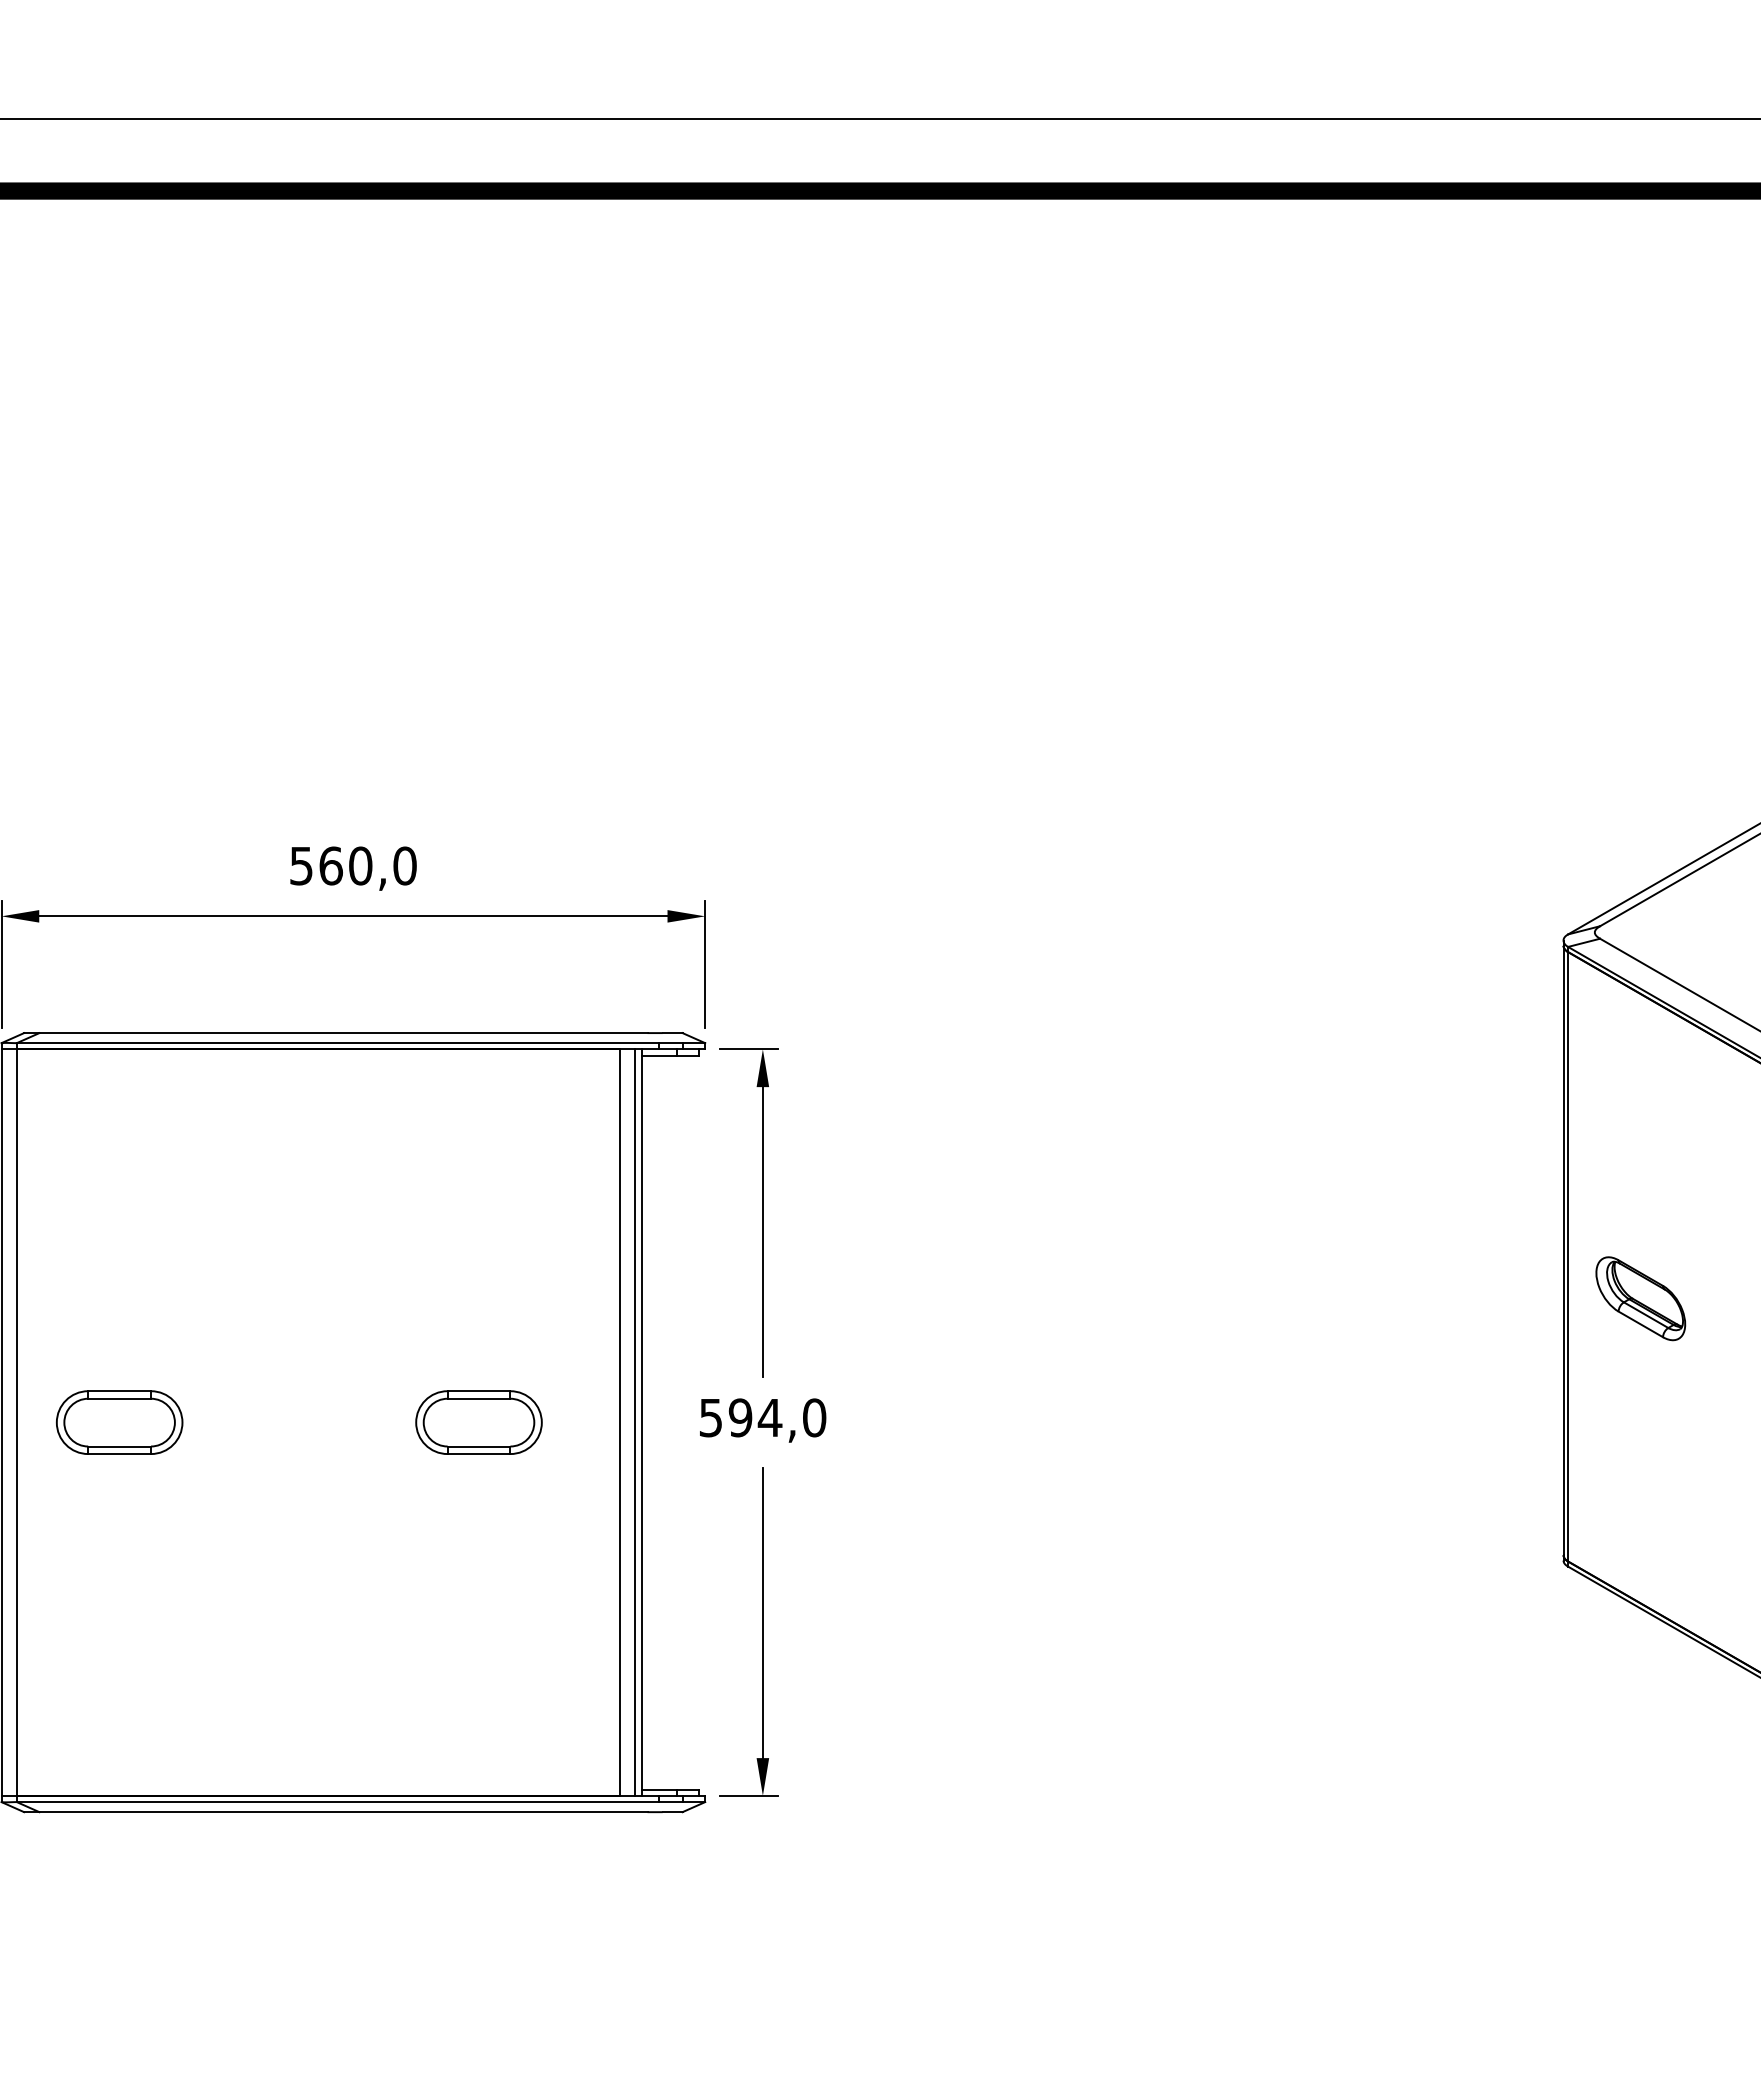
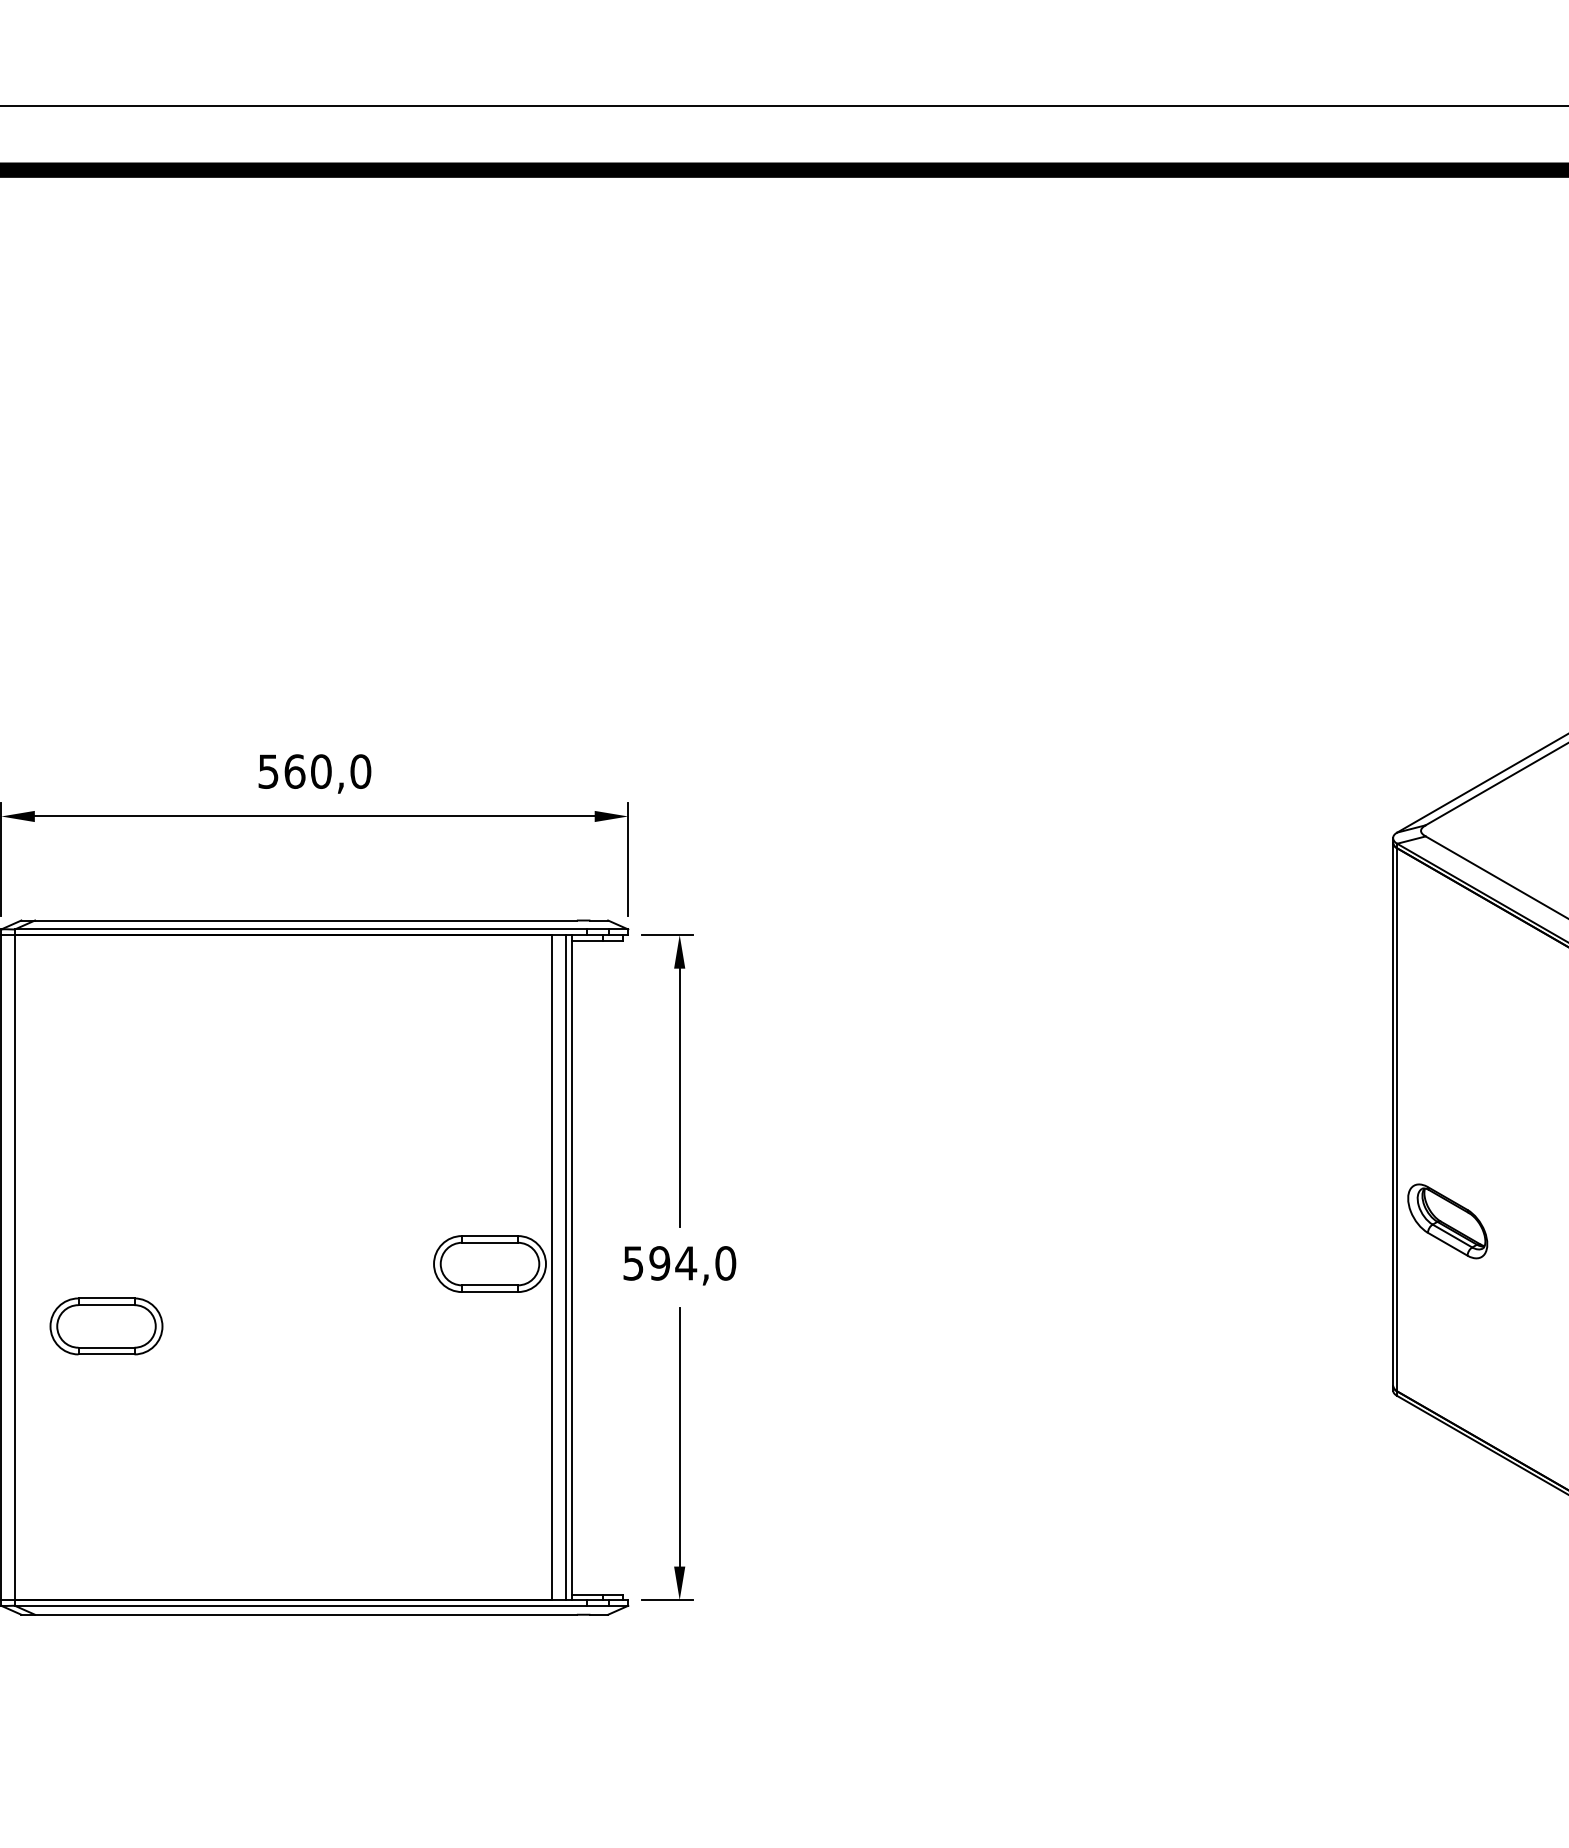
part: (1640, 1298) -> (1447, 1221), moved
part: (119, 1422) -> (106, 1326), moved
part: (478, 1422) -> (489, 1263), moved

